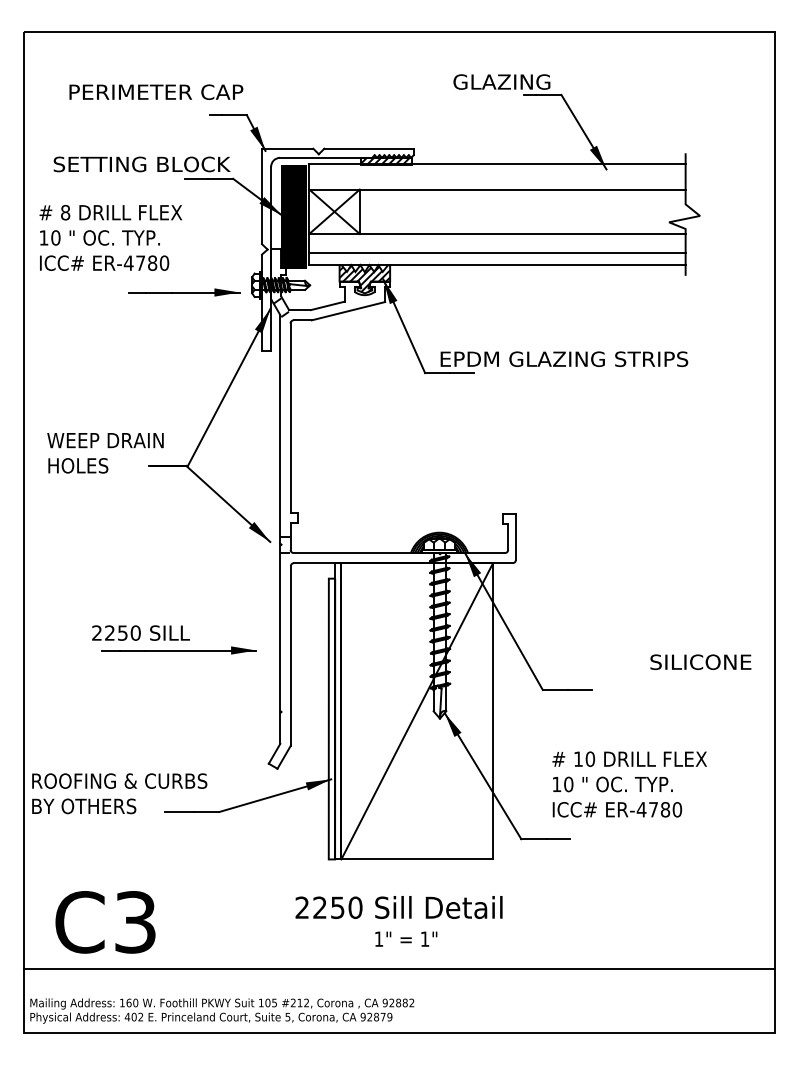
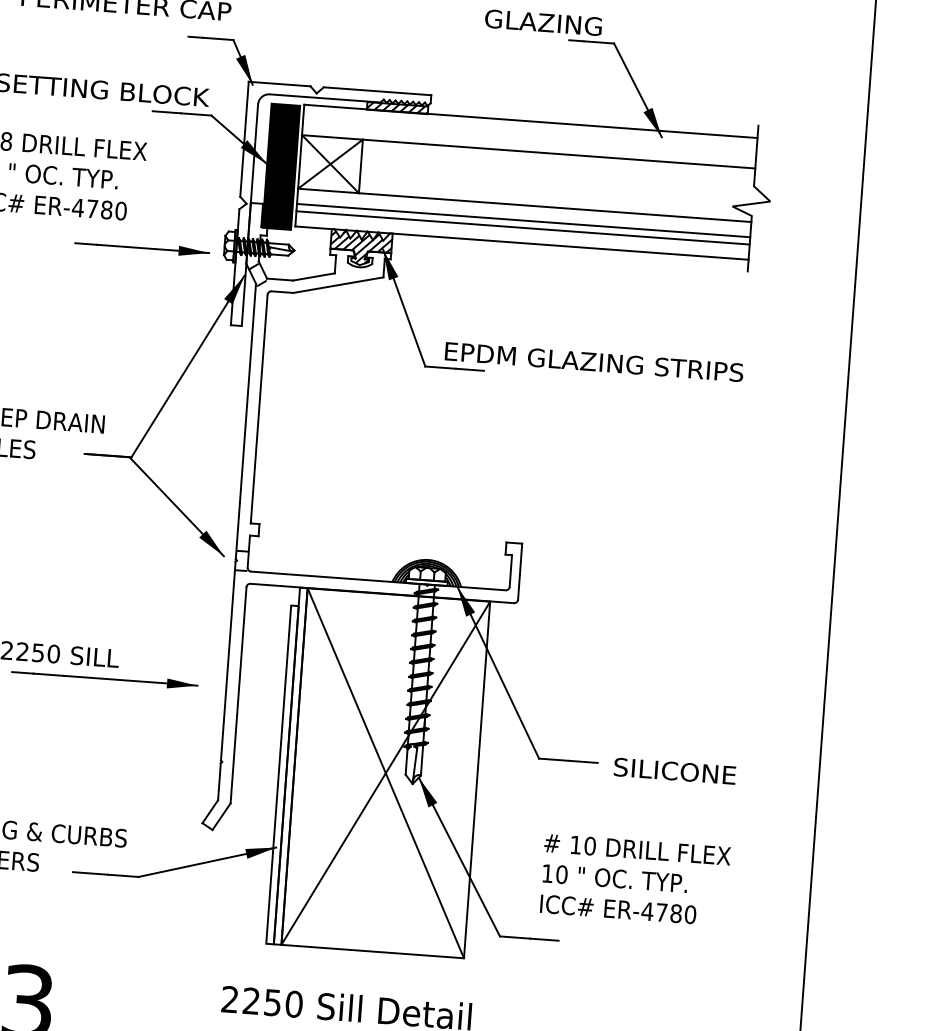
line: (497, 246) -> (523, 220), added
text: (700, 661) -> (674, 770), moved
line: (416, 711) -> (384, 773), added

